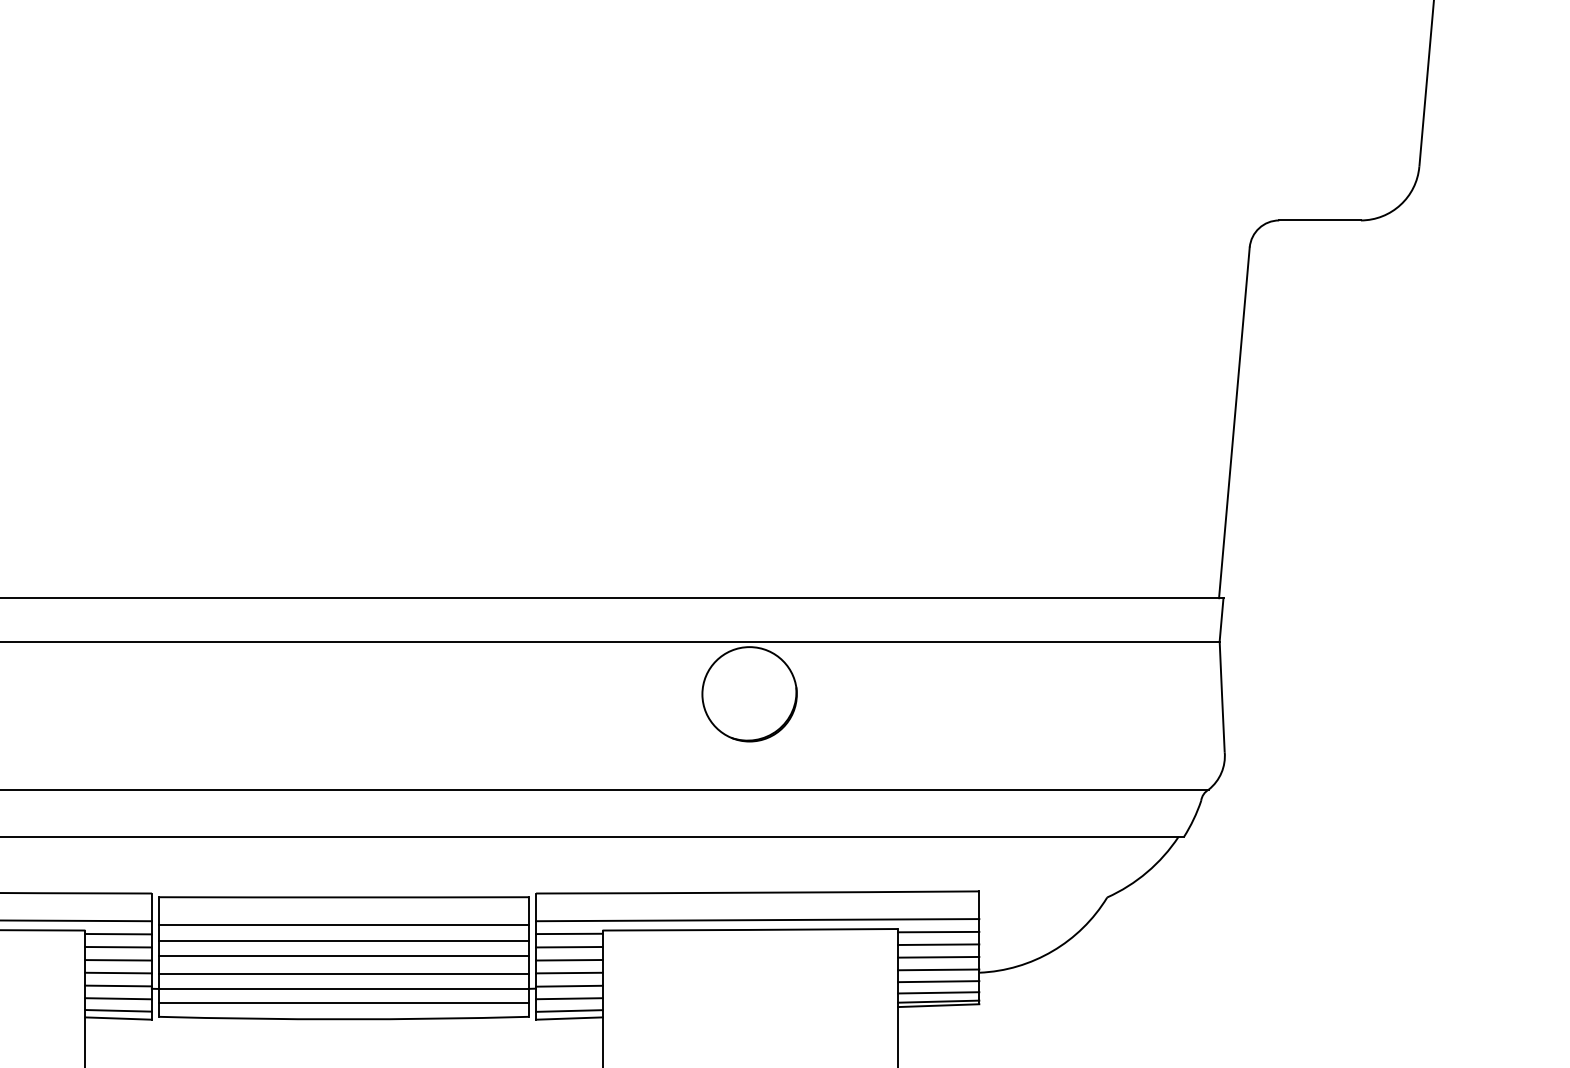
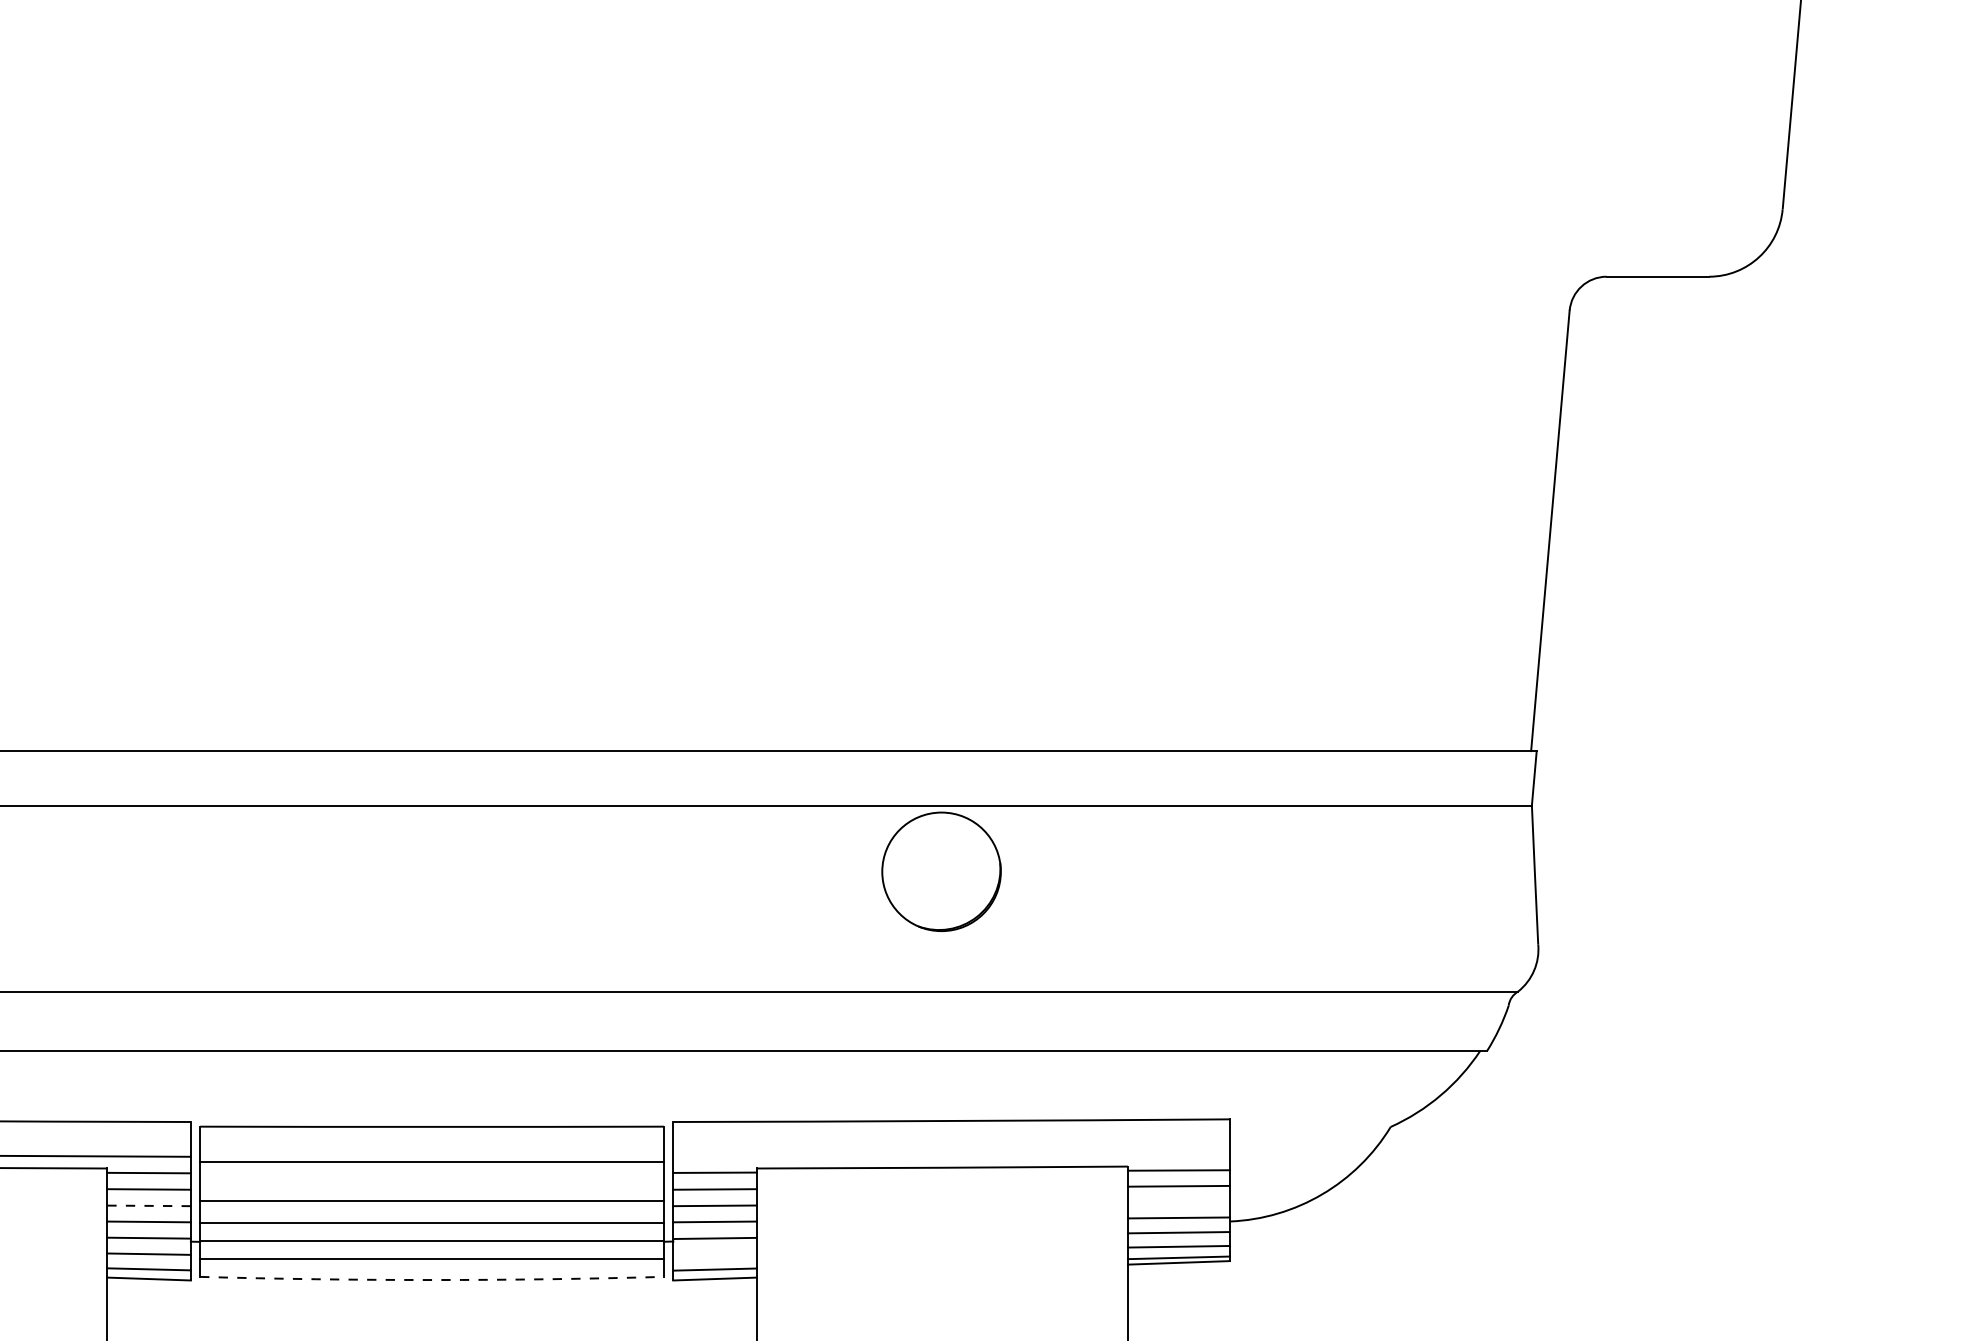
line: (757, 920) -> (951, 1155), removed
line: (343, 940) -> (431, 1181), removed
line: (938, 956) -> (1178, 1201), removed
line: (119, 960) -> (150, 1206), solid -> dashed
line: (569, 998) -> (715, 1253), removed
arc: (343, 1019) -> (431, 1280), solid -> dashed

